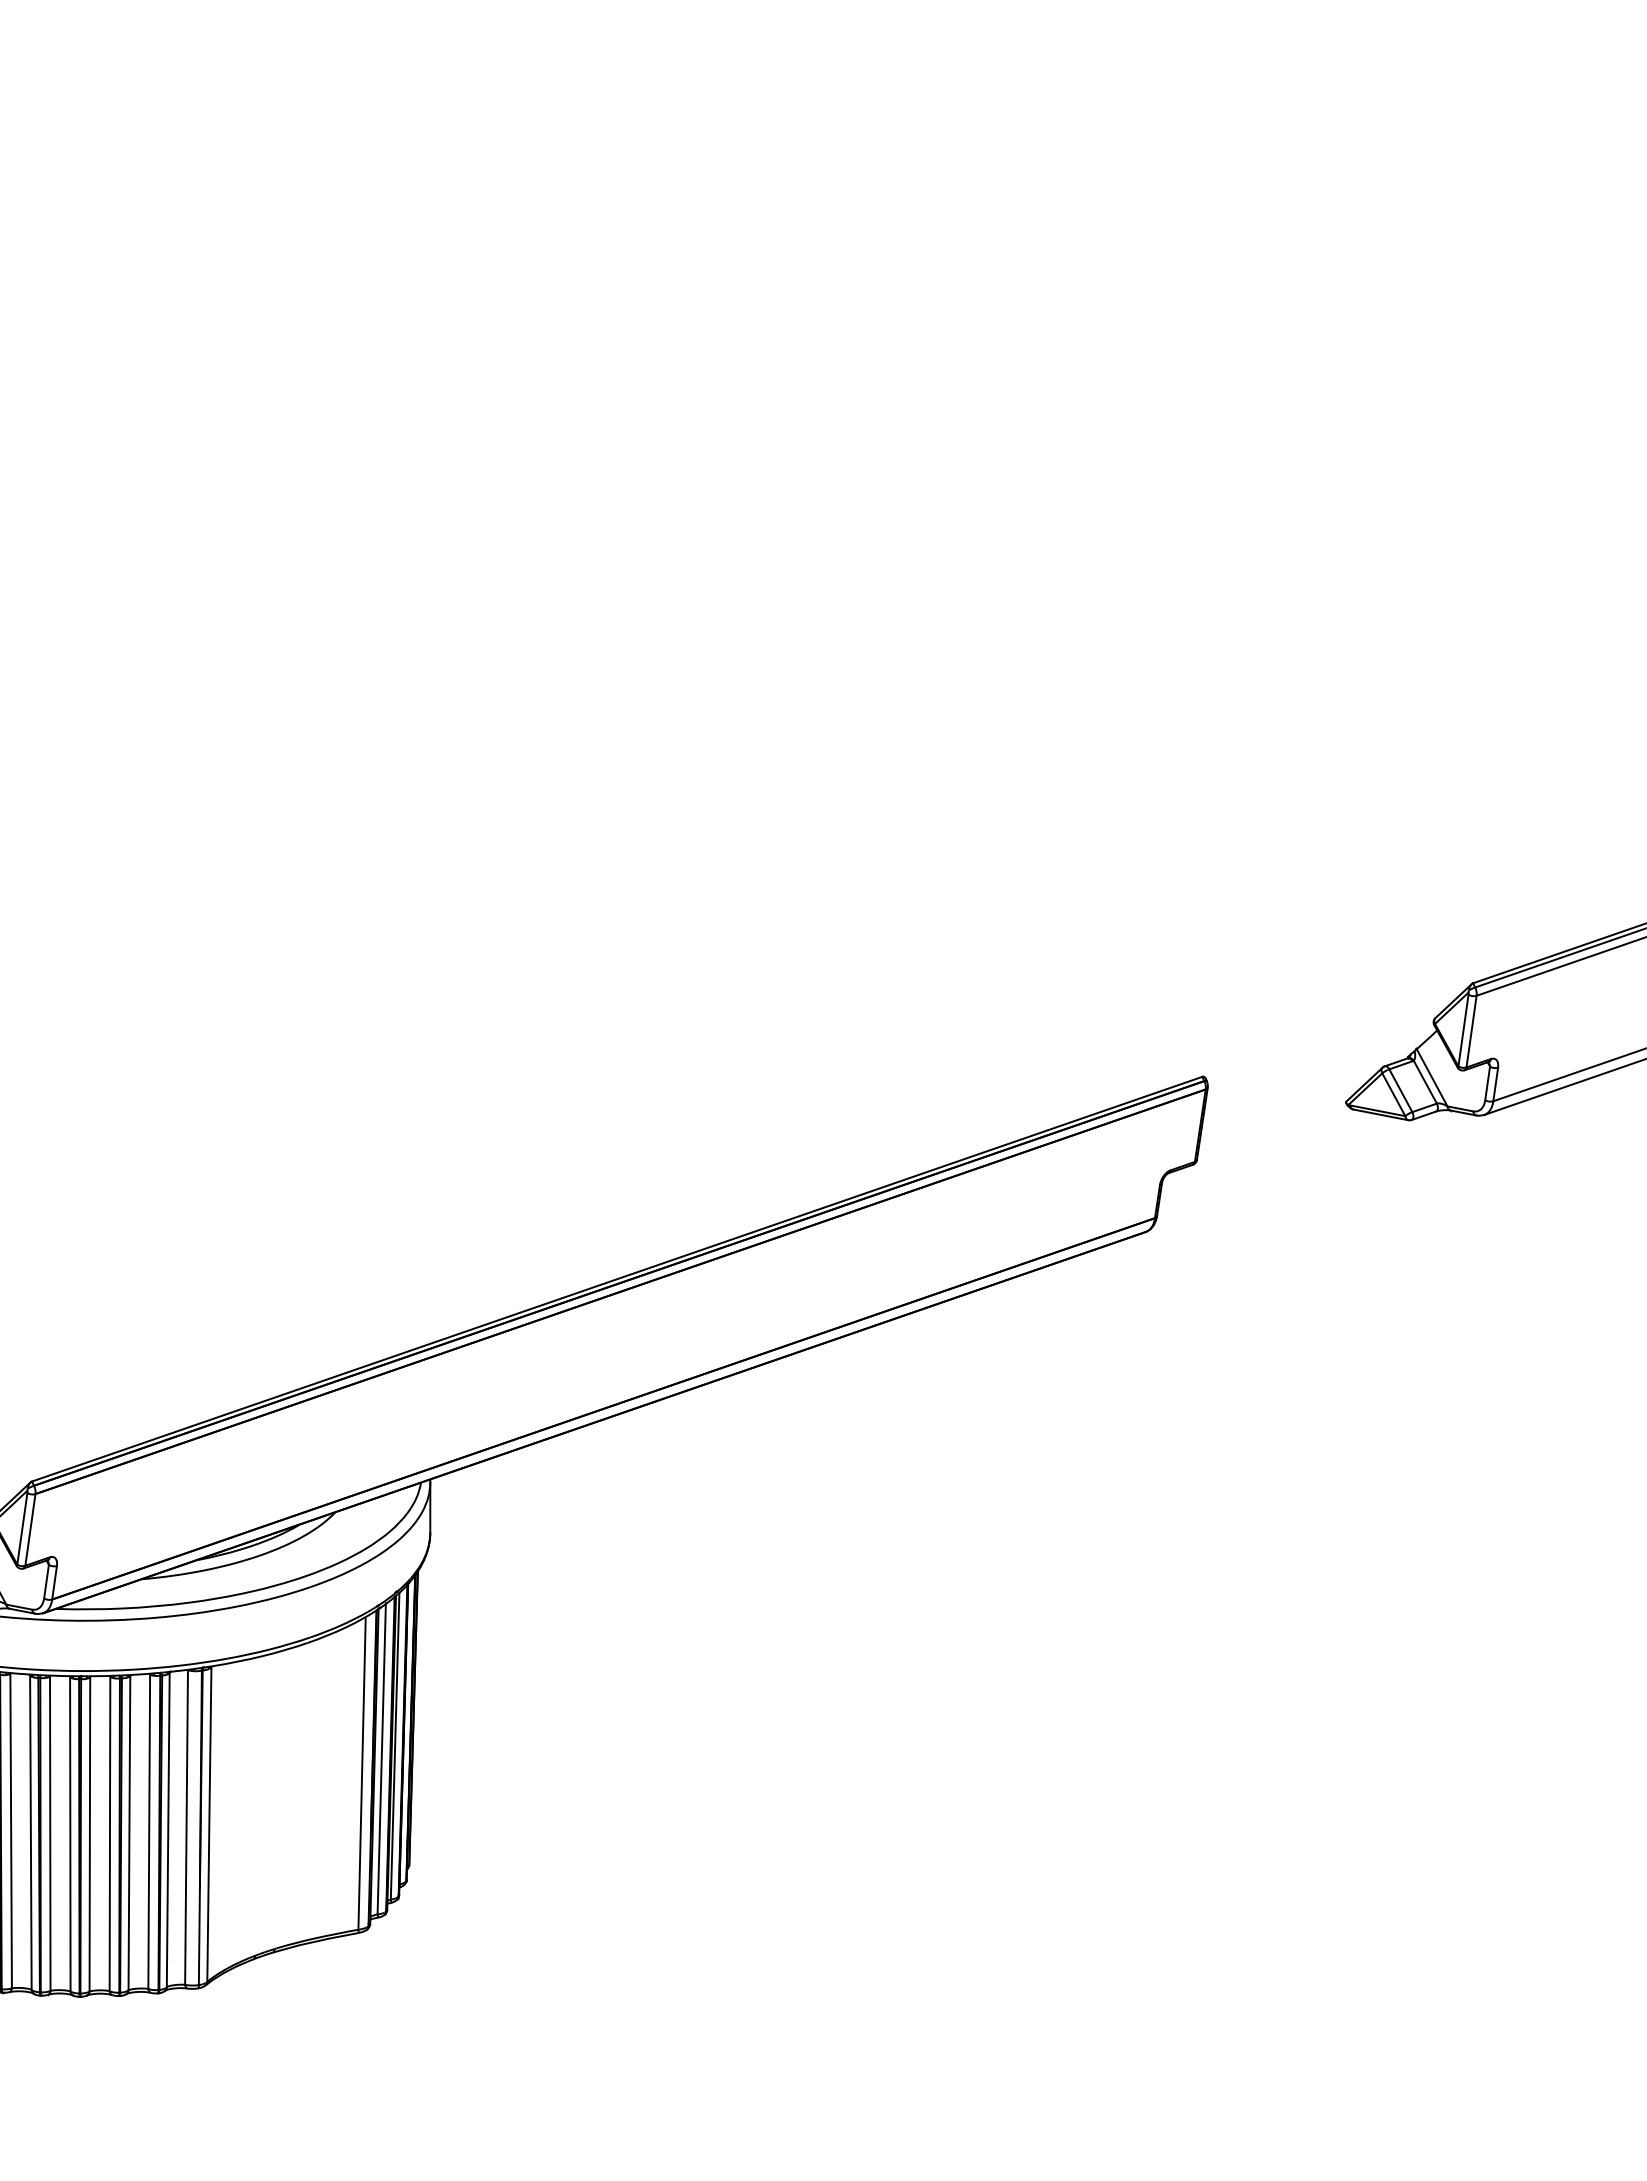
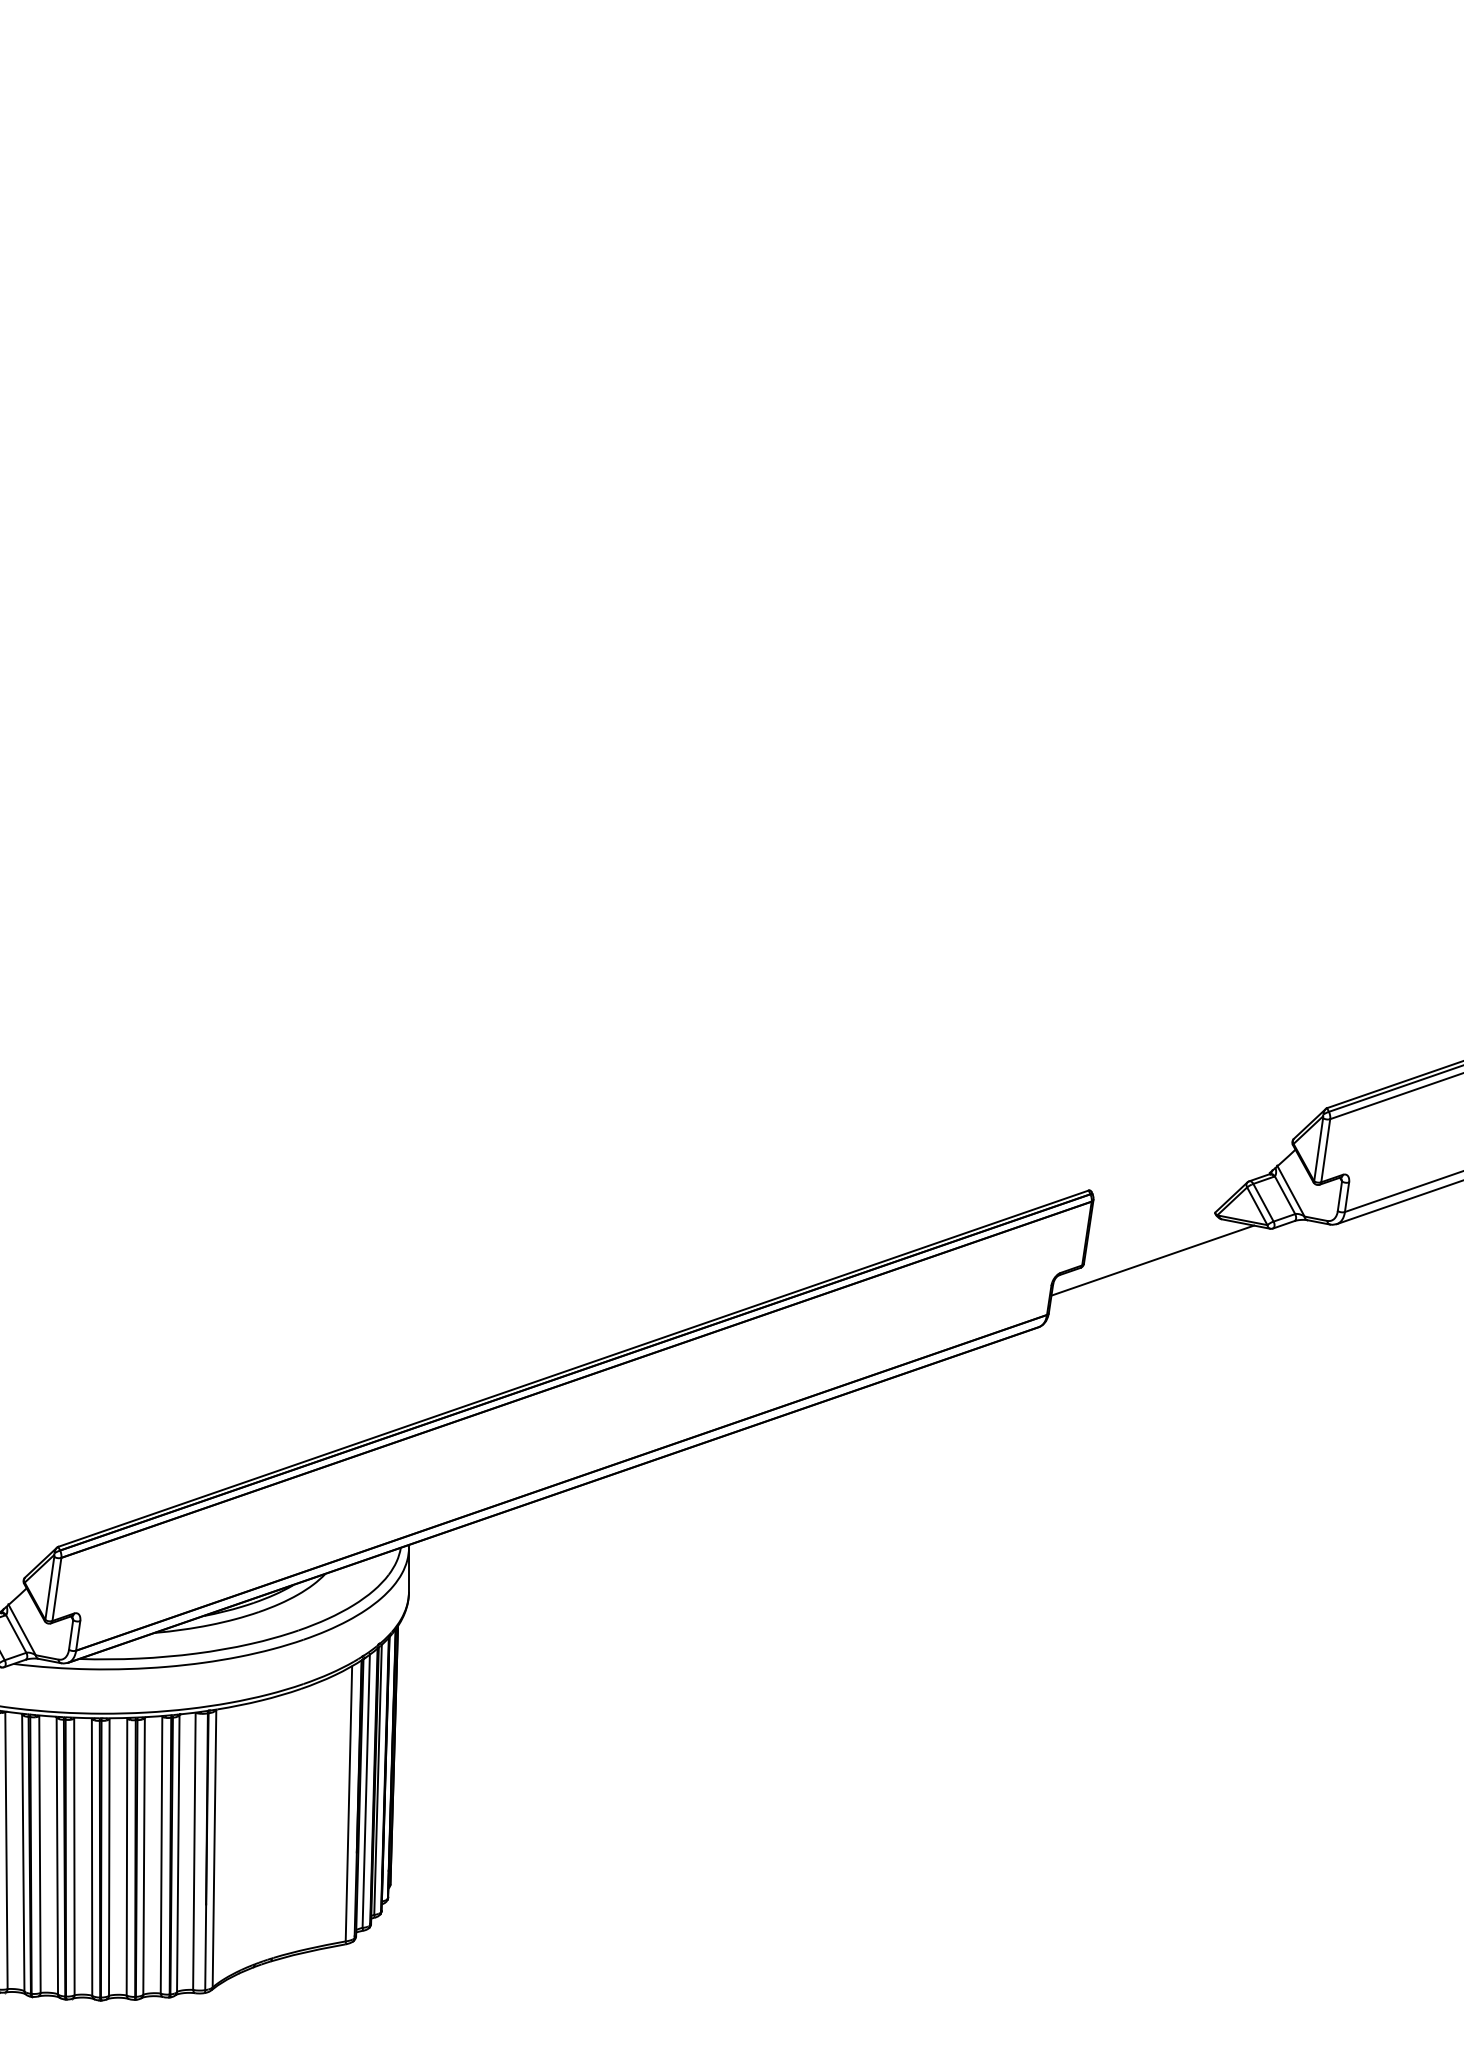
line: (1274, 1156) -> (1152, 1260), added

